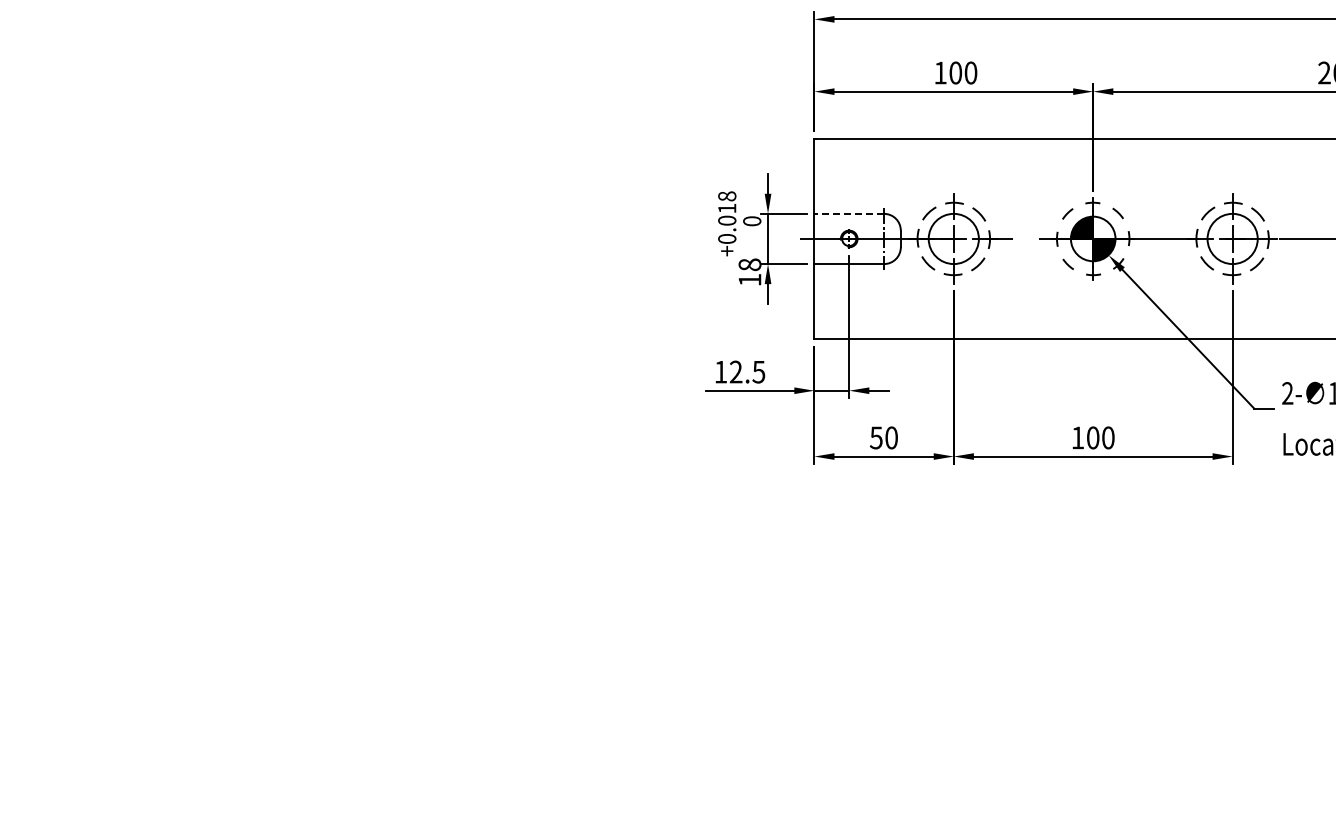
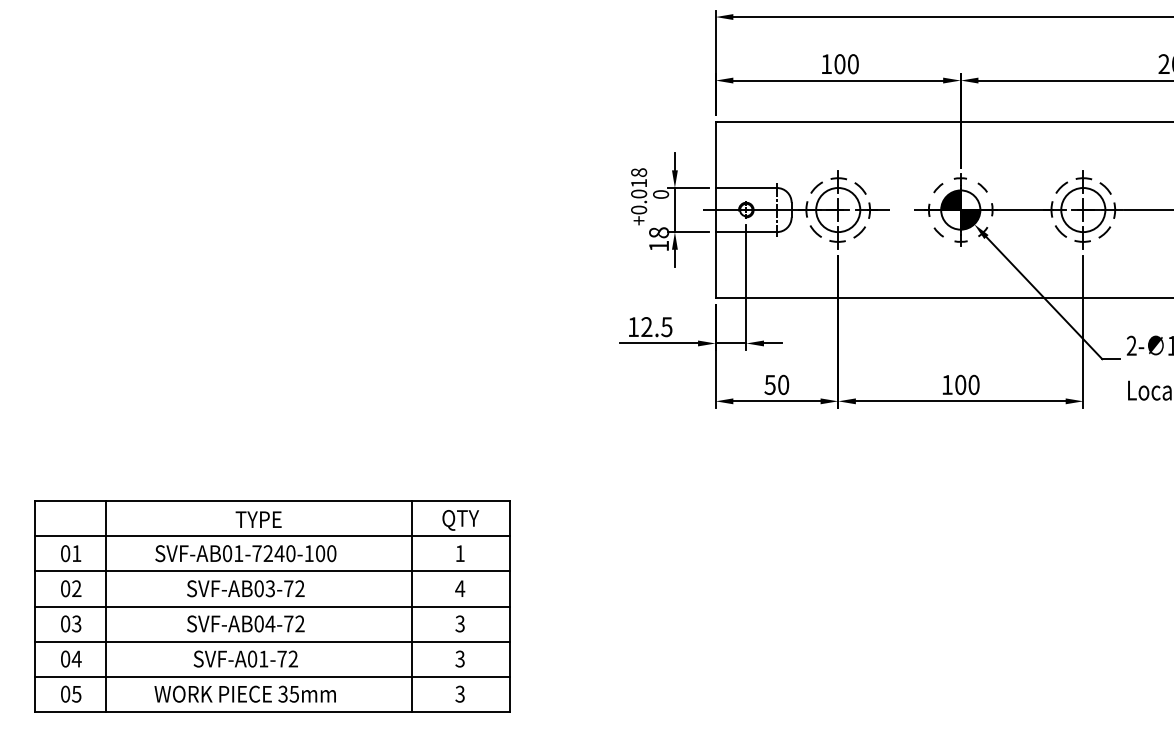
line: (849, 213) -> (746, 187), dashed -> solid
part: (309, 689) -> (271, 606), added

